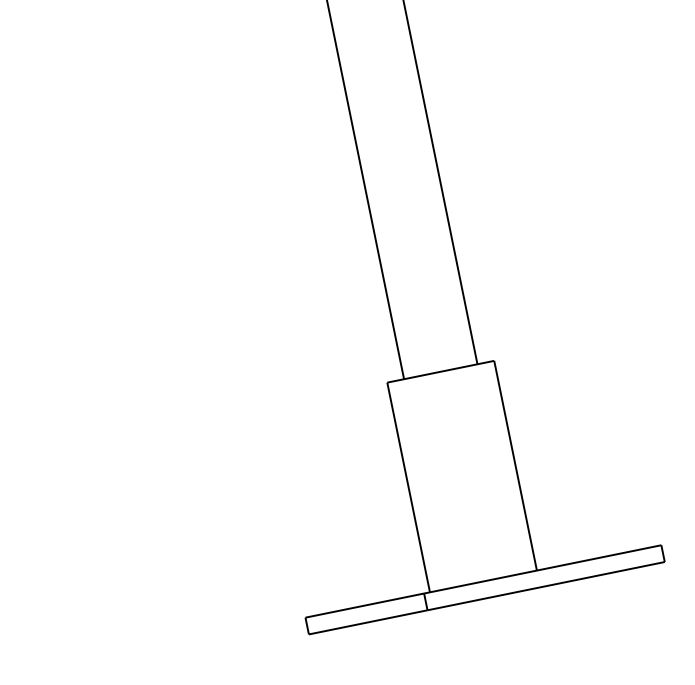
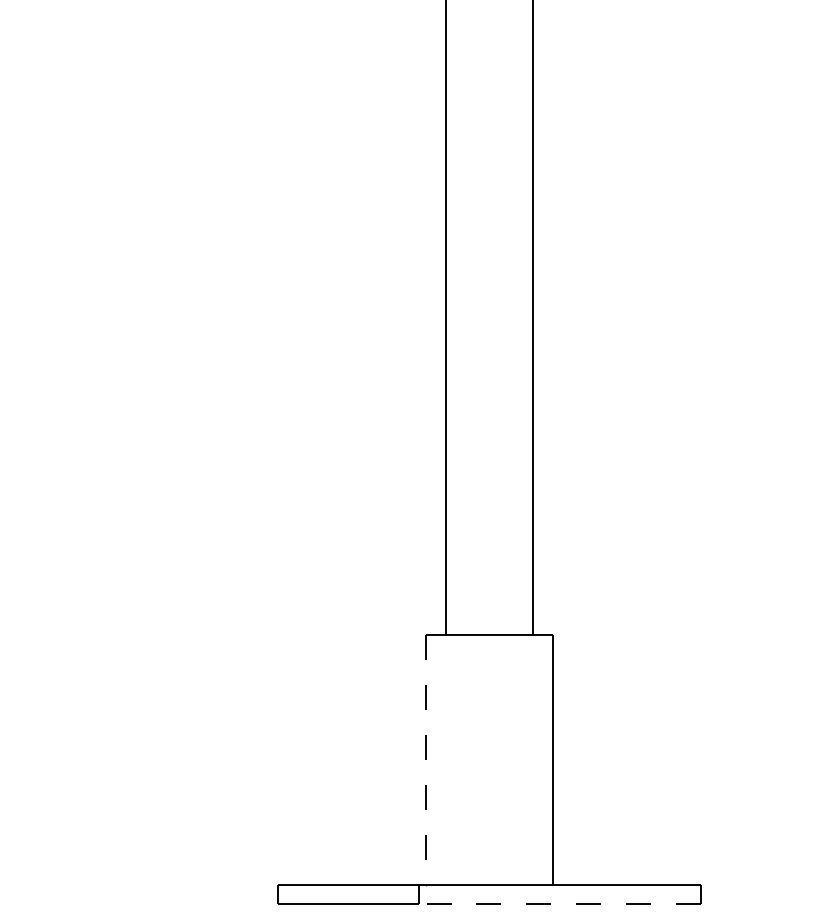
line: (408, 487) -> (425, 759), solid -> dashed
line: (545, 586) -> (559, 904), solid -> dashed

